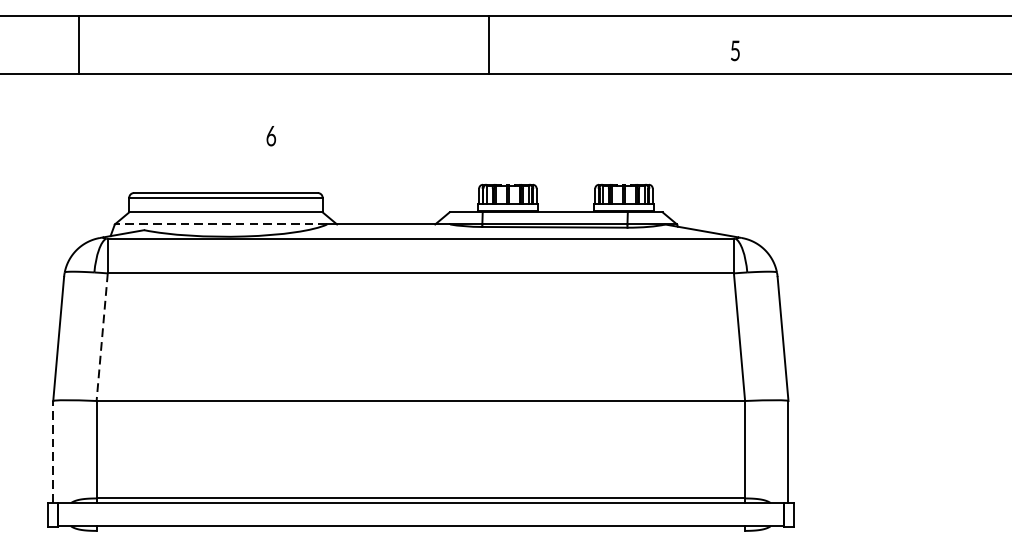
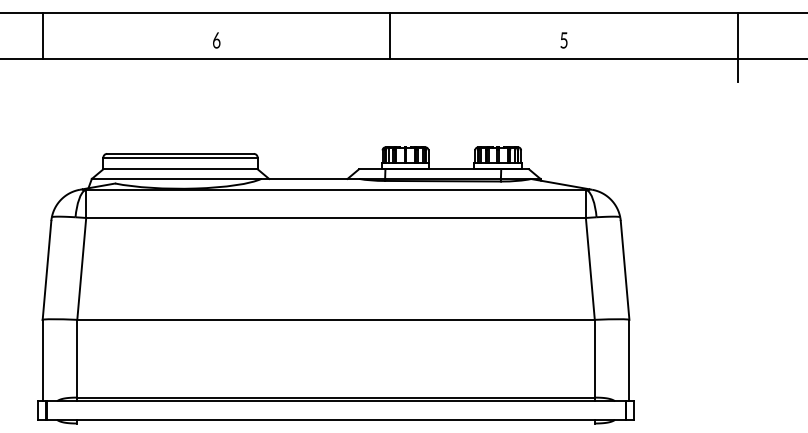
line: (78, 44) -> (42, 35), moved
text: (734, 50) -> (563, 40), moved
line: (923, 59) -> (737, 47), added
text: (271, 136) -> (216, 40), moved
line: (220, 223) -> (176, 178), dashed -> solid
line: (101, 337) -> (81, 269), dashed -> solid
line: (53, 451) -> (42, 360), dashed -> solid

